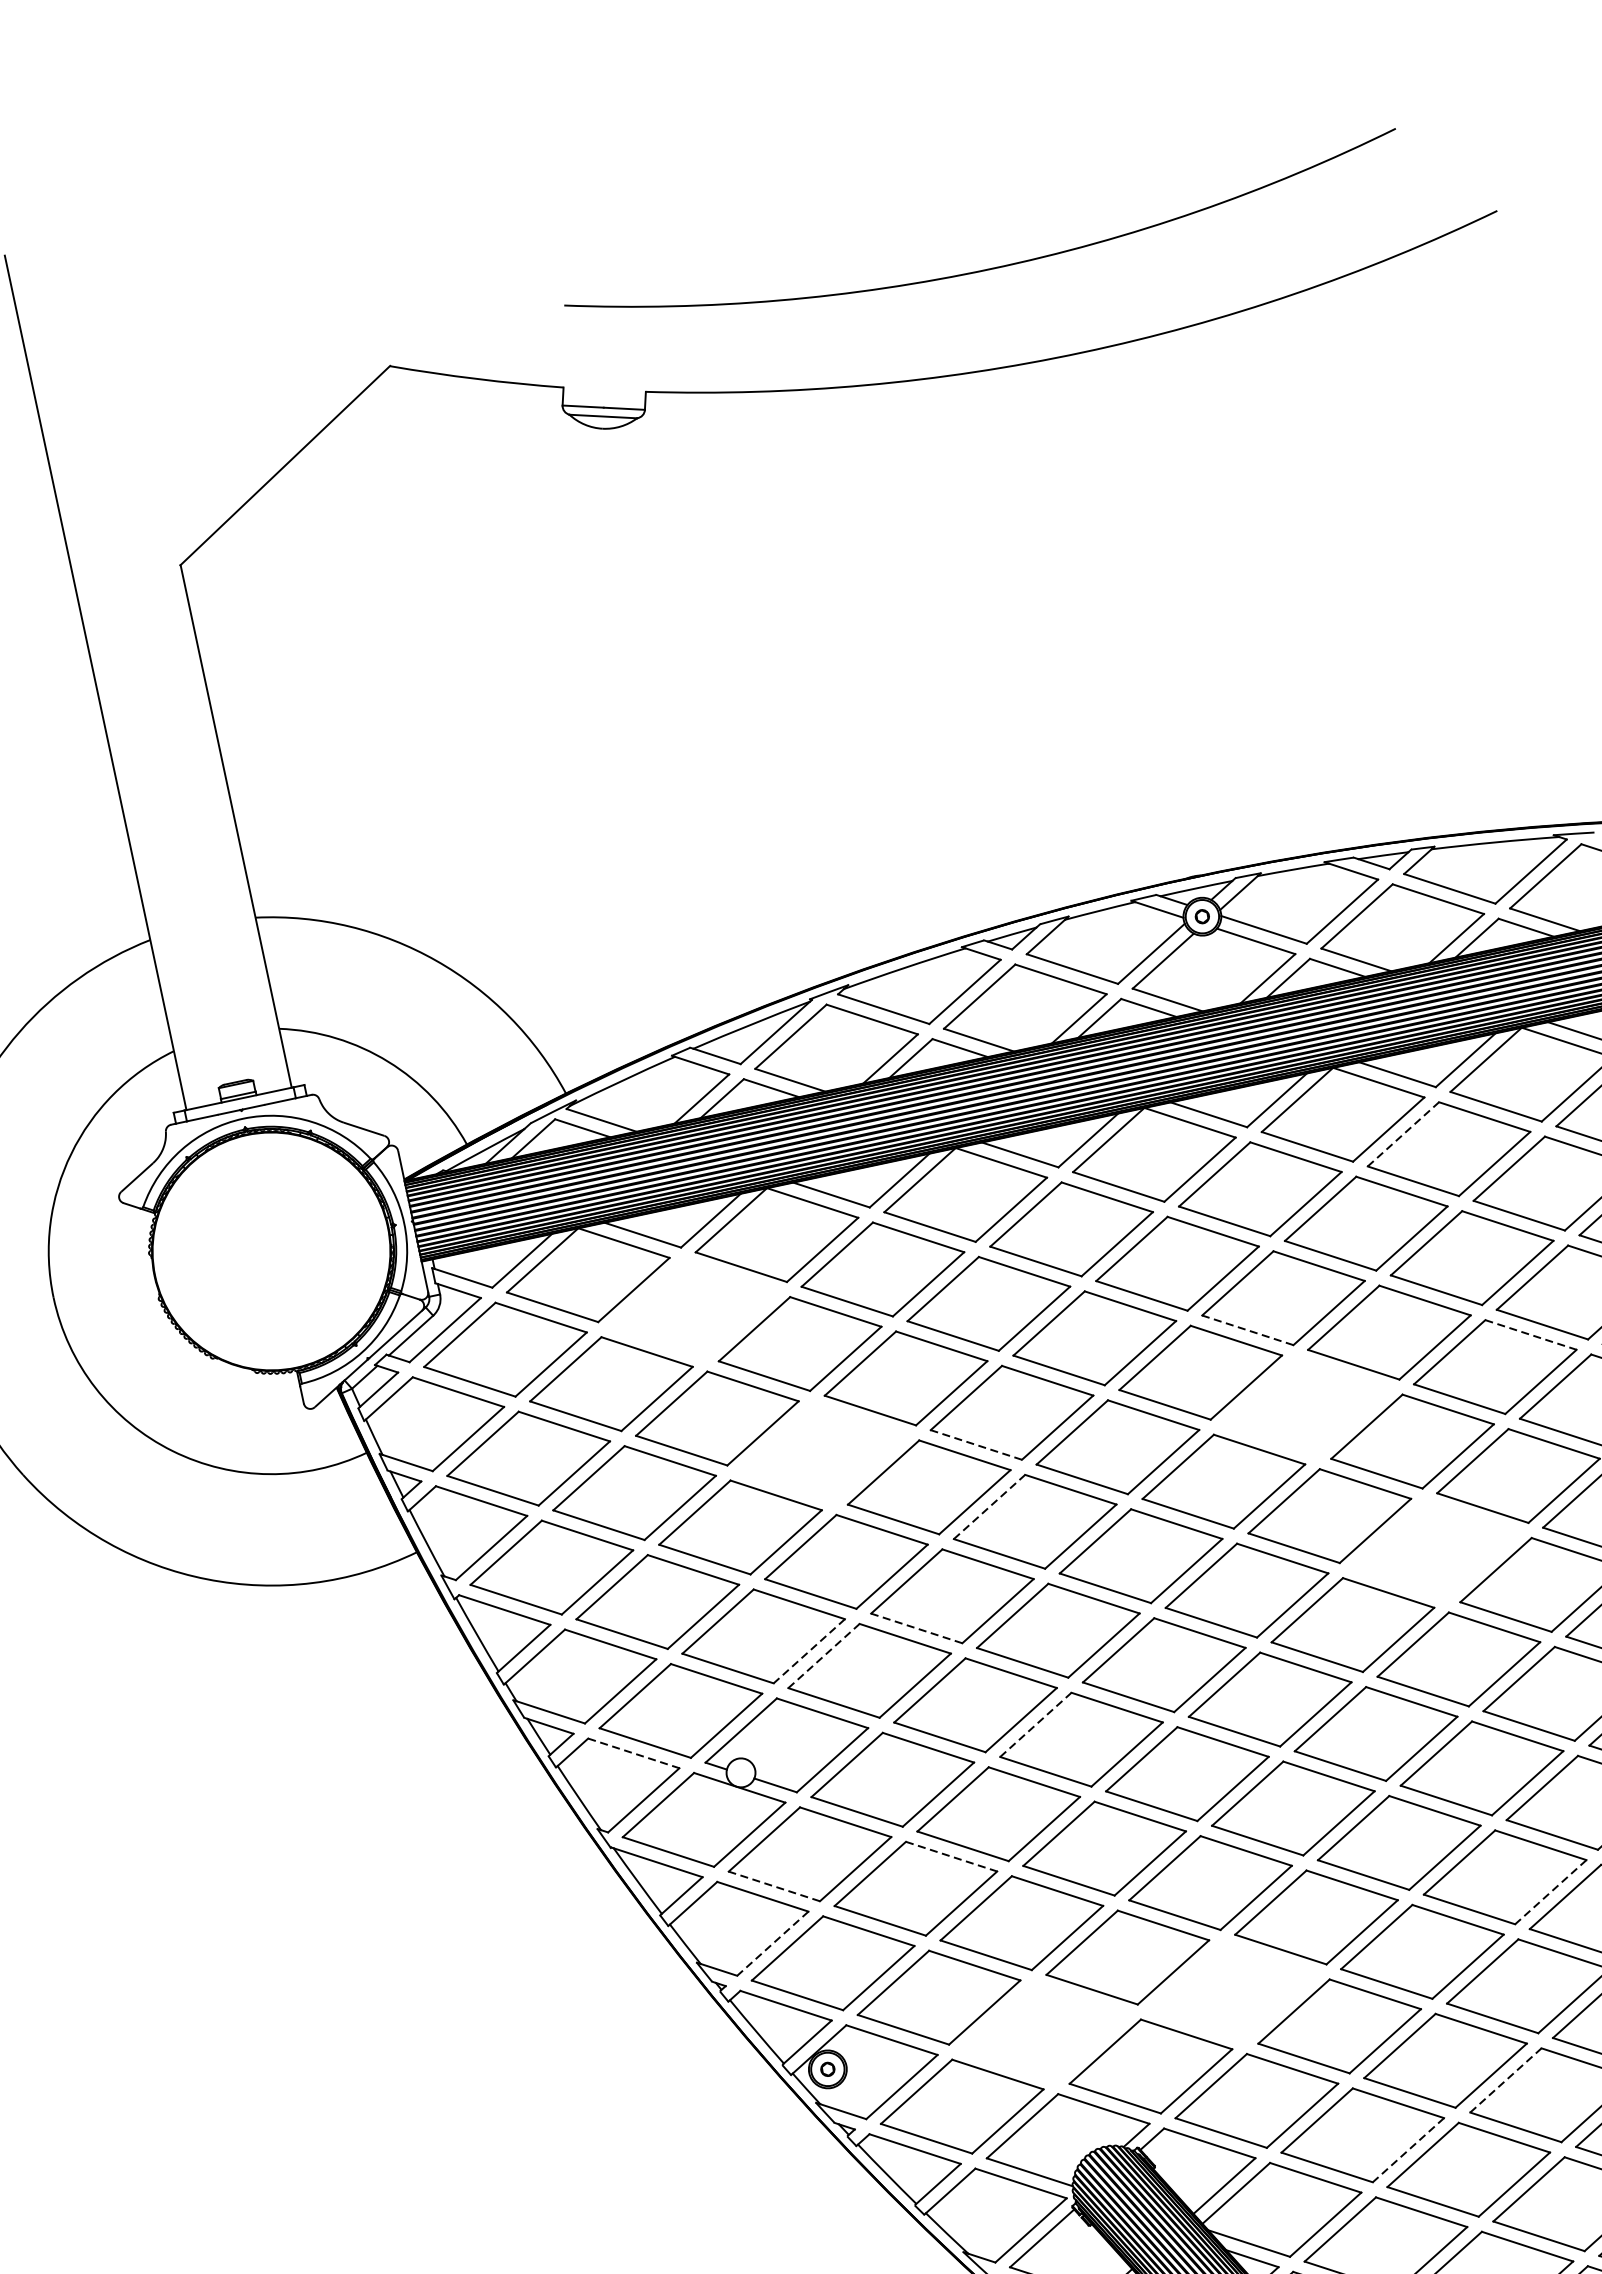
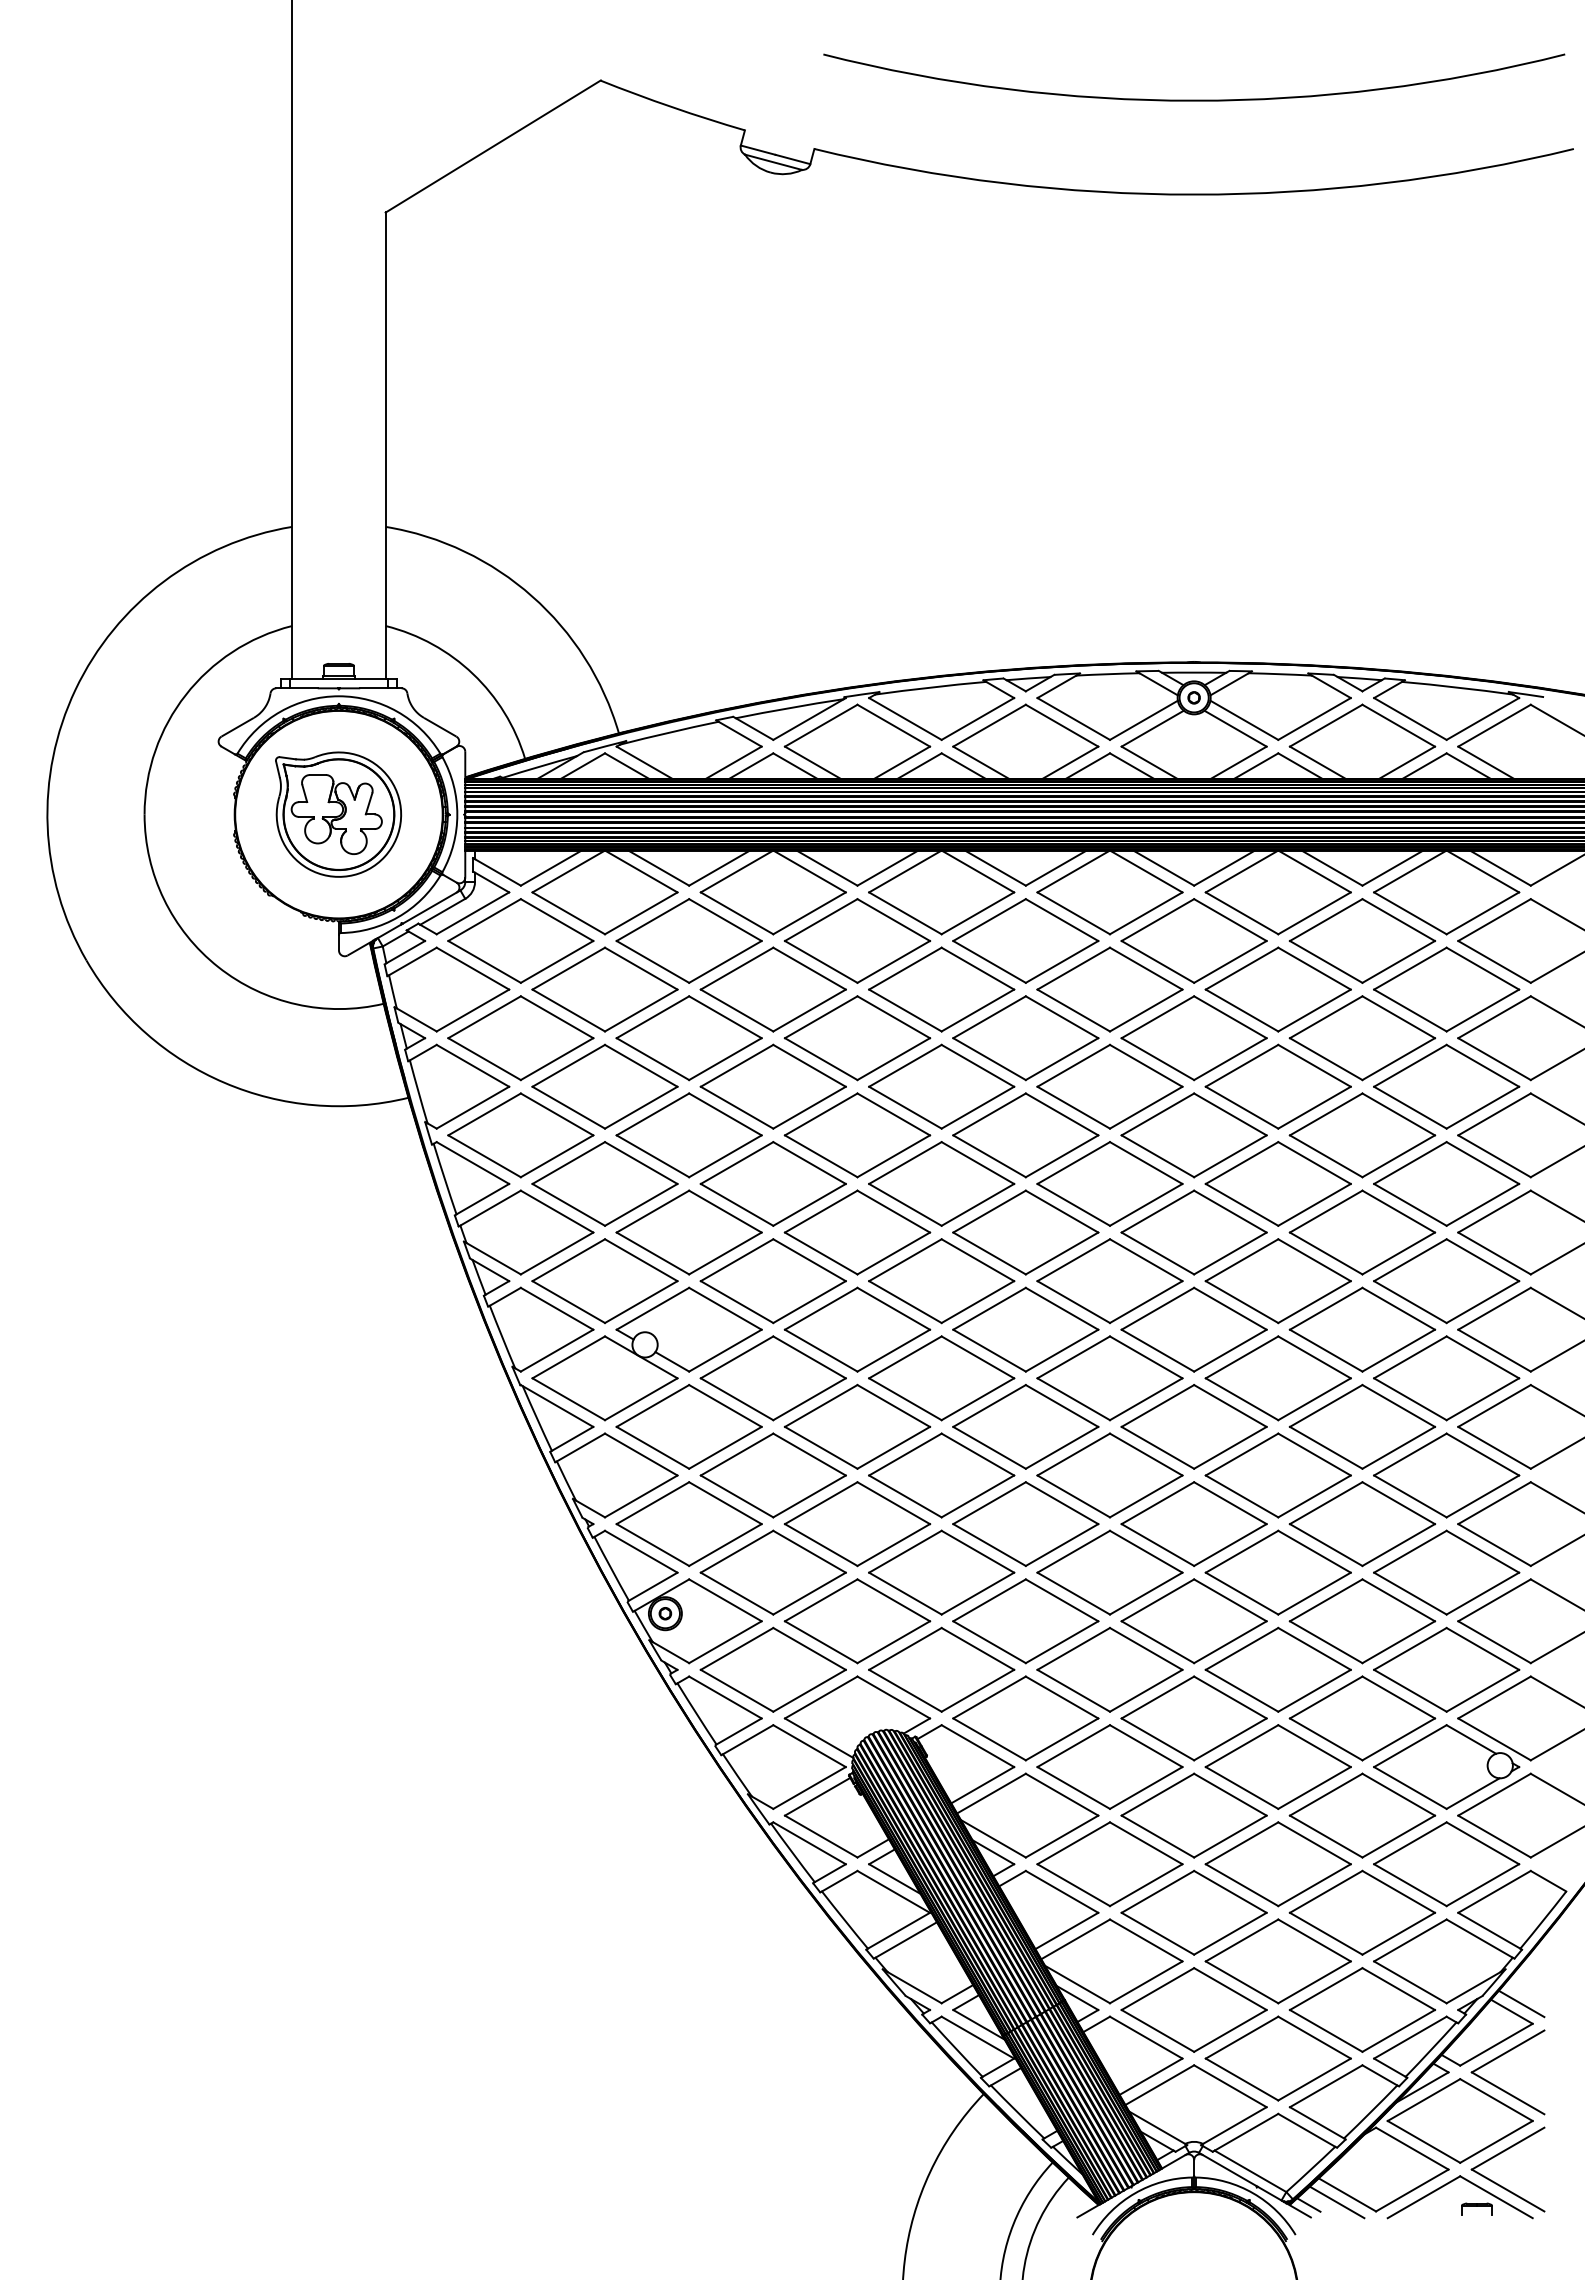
arc: (991, 267) -> (1194, 99), moved
line: (1403, 1134) -> (1326, 920), dashed -> solid
part: (270, 1251) -> (338, 814), added
part: (693, 1309) -> (688, 940), added
line: (1247, 1330) -> (1157, 1059), dashed -> solid
line: (1530, 1335) -> (1398, 1114), dashed -> solid
part: (1305, 1407) -> (1193, 1135), added
line: (976, 1444) -> (905, 1107), dashed -> solid
part: (822, 1452) -> (772, 1086), added
line: (989, 1507) -> (905, 1163), dashed -> solid
part: (1434, 1551) -> (1277, 1281), added
line: (917, 1628) -> (821, 1253), dashed -> solid
line: (809, 1651) -> (725, 1253), dashed -> solid
line: (824, 1656) -> (737, 1260), dashed -> solid
line: (1035, 1724) -> (905, 1357), dashed -> solid
line: (634, 1752) -> (557, 1308), dashed -> solid
line: (951, 1856) -> (809, 1454), dashed -> solid
line: (773, 1886) -> (652, 1447), dashed -> solid
line: (1550, 1892) -> (1314, 1593), dashed -> solid
line: (773, 1943) -> (641, 1496), dashed -> solid
part: (1233, 1992) -> (1025, 1621), added
part: (1045, 2032) -> (857, 1621), added
line: (1506, 2080) -> (1242, 1746), dashed -> solid
line: (1408, 2149) -> (1146, 1787), dashed -> solid

